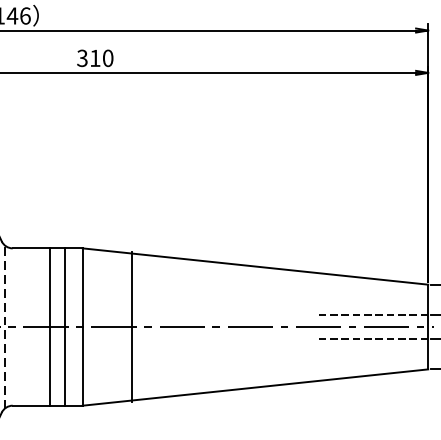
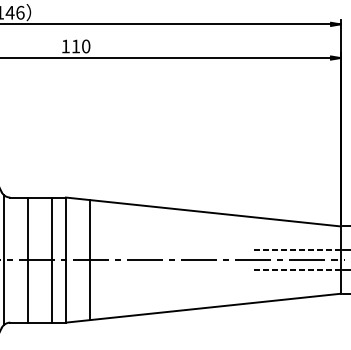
text: (82, 58) -> (65, 46), 310 -> 110
line: (49, 326) -> (27, 259), moved
line: (5, 327) -> (4, 260), dashed -> solid
line: (132, 327) -> (90, 260), moved

